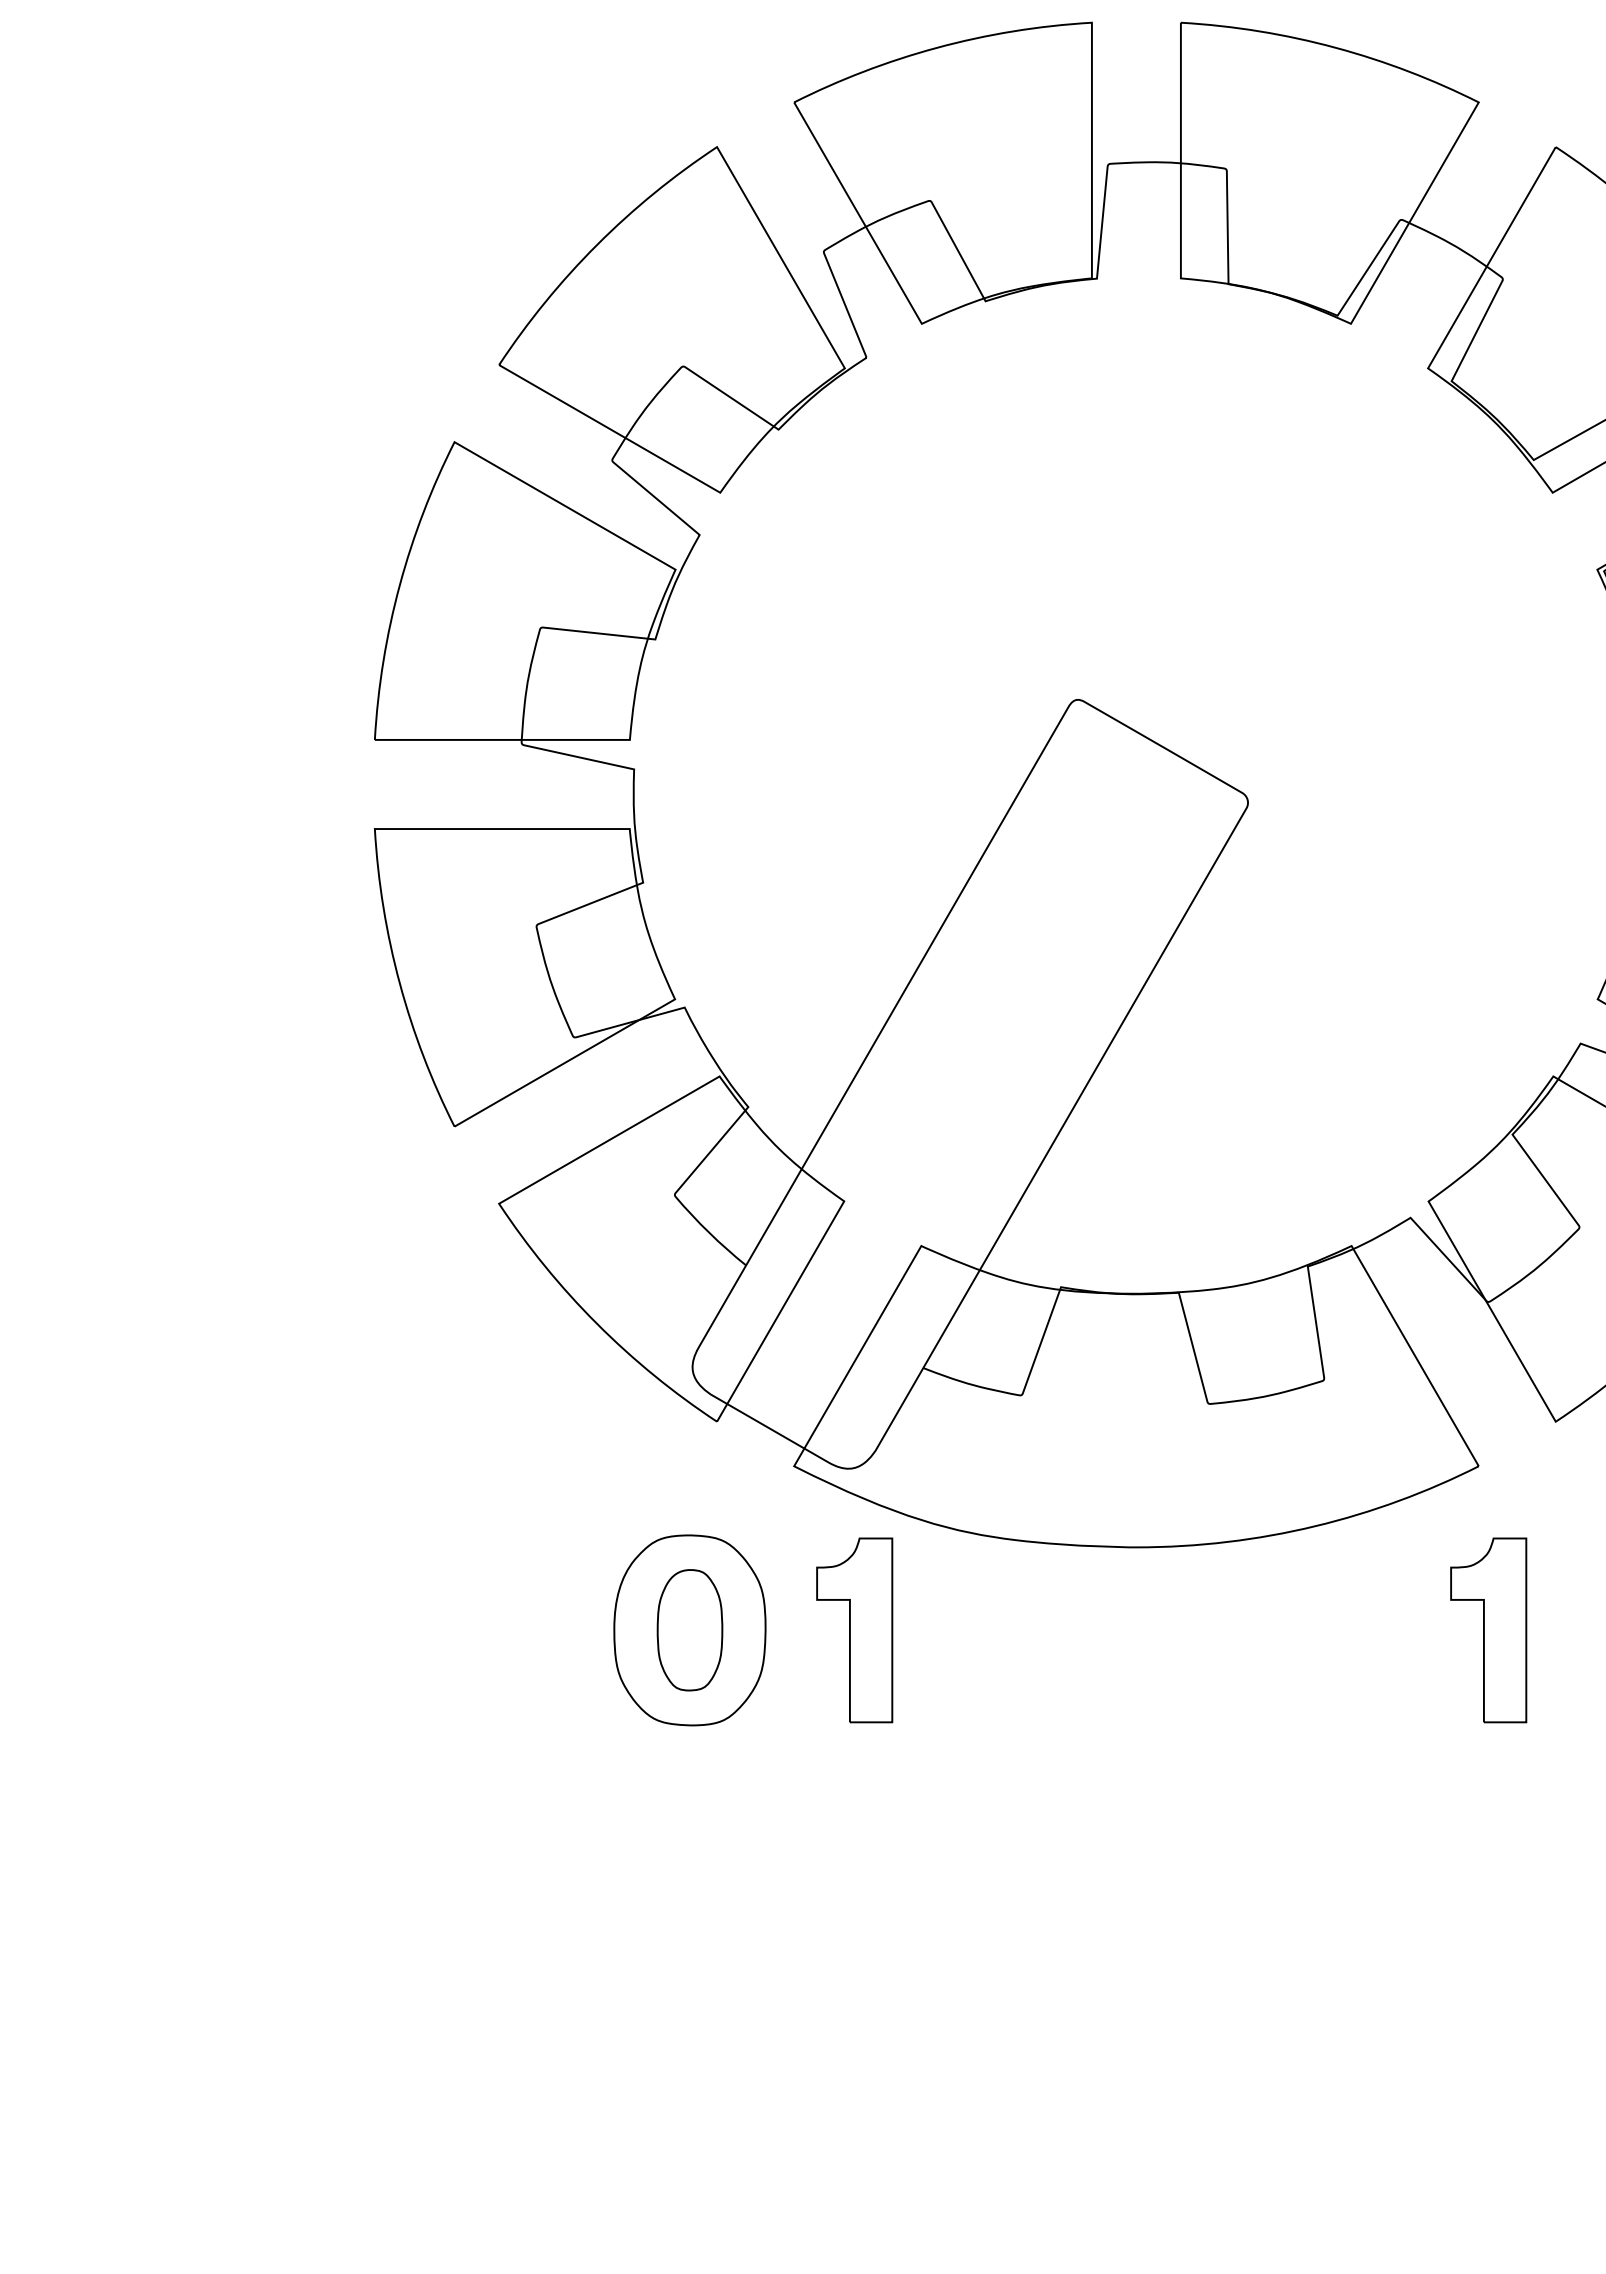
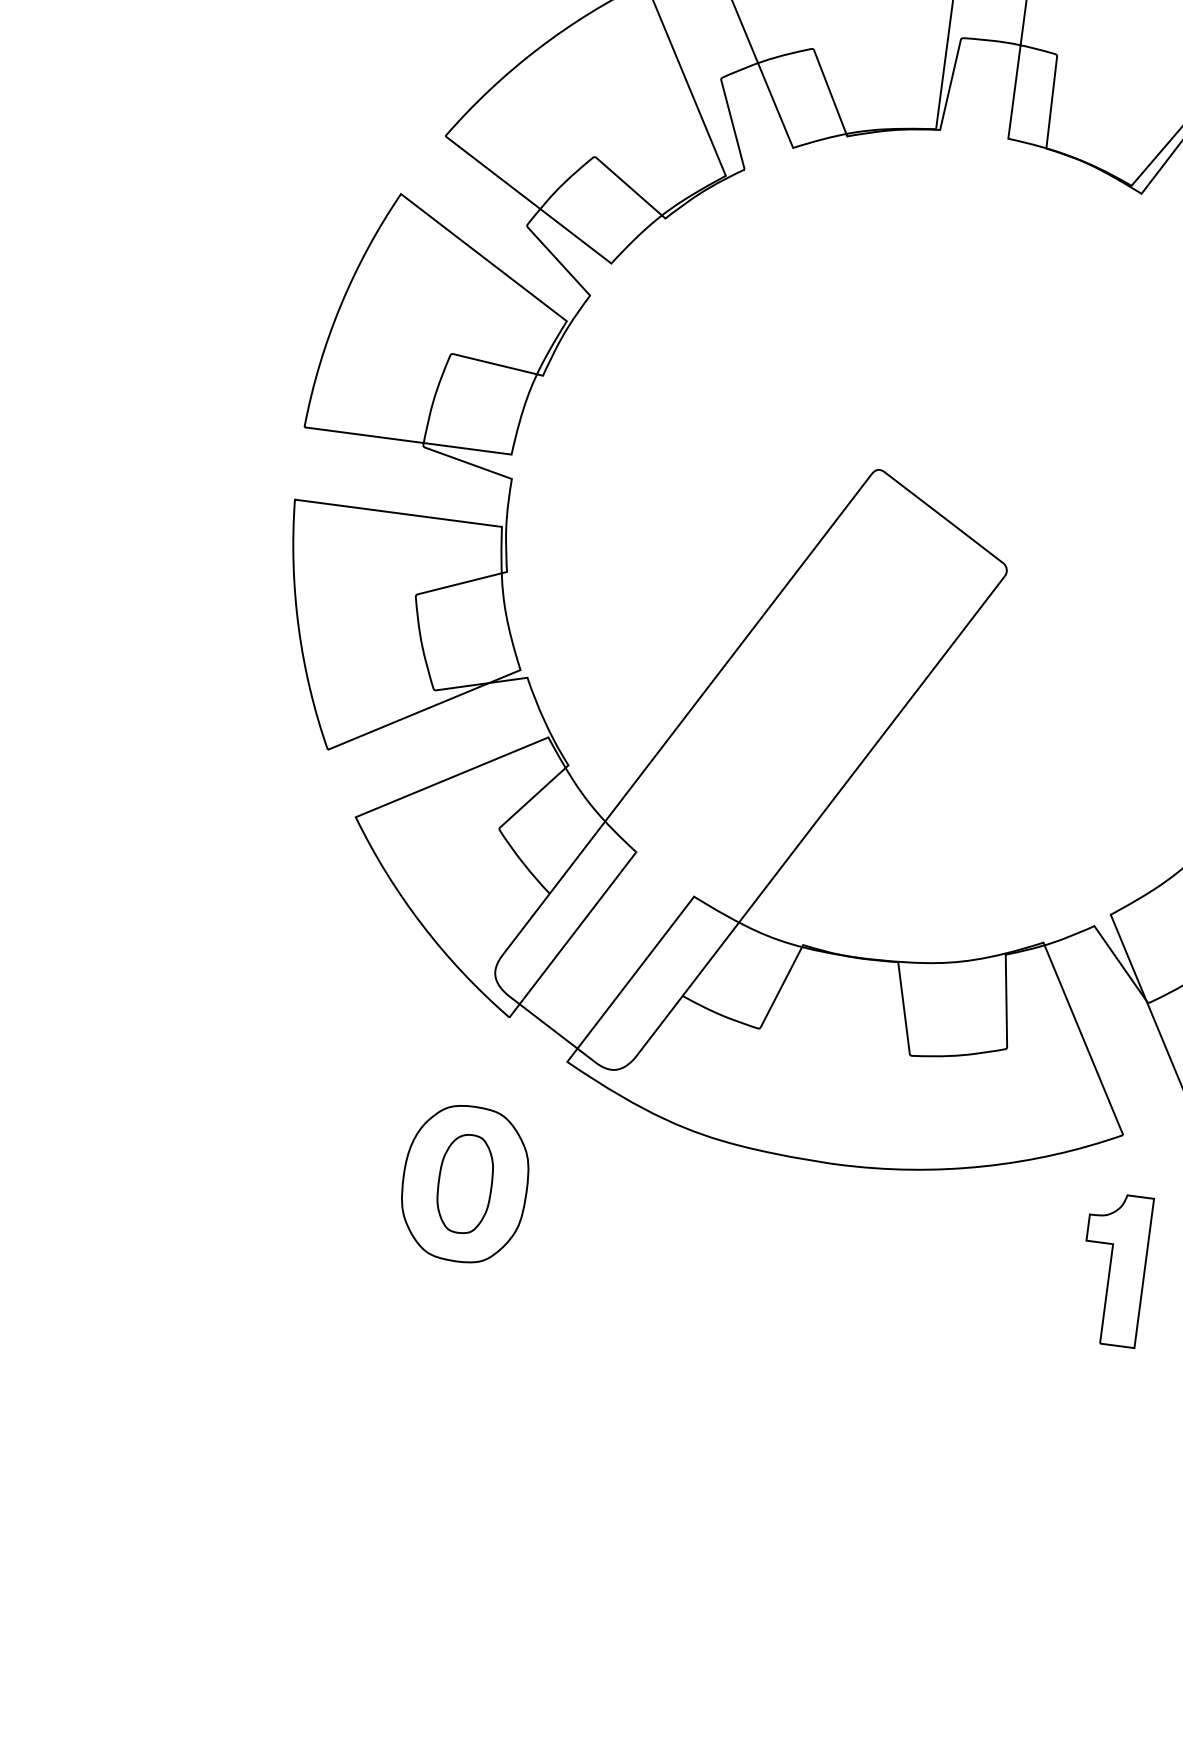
part: (854, 1630) -> (598, 1201), removed

